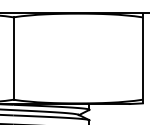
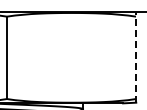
line: (142, 58) -> (135, 57), solid -> dashed

